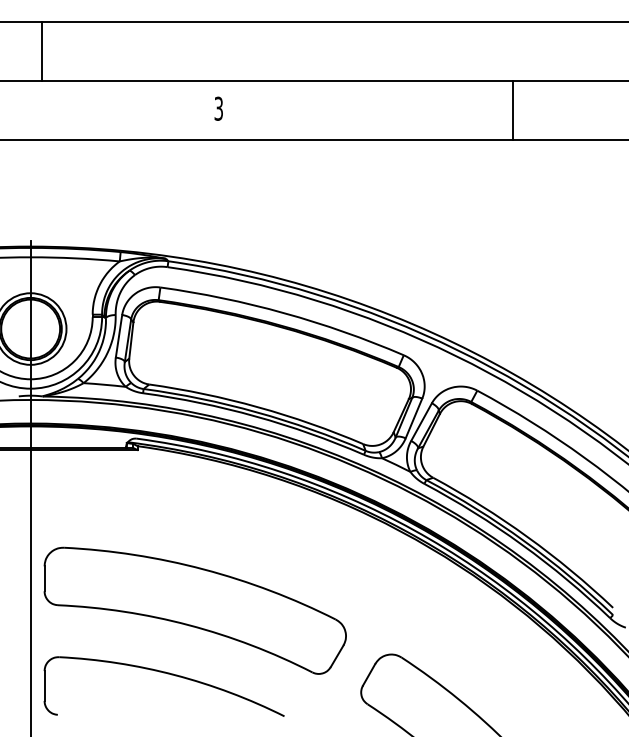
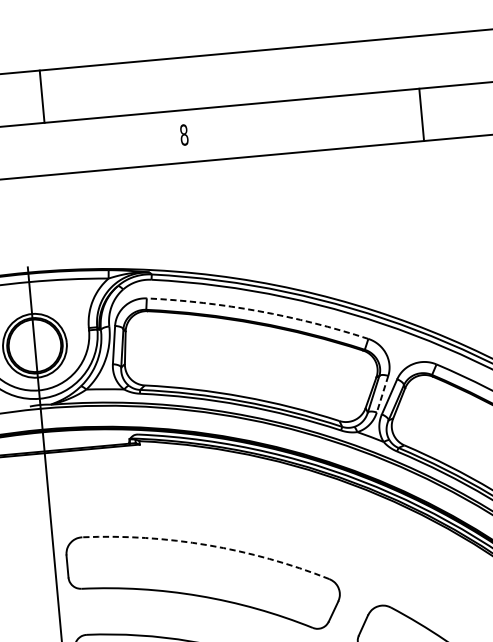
line: (42, 51) -> (42, 96), moved
text: (218, 108) -> (183, 134), 3 -> 8
line: (513, 109) -> (421, 114), moved
arc: (284, 313) -> (259, 311), solid -> dashed
line: (413, 418) -> (382, 394), solid -> dashed
arc: (203, 569) -> (207, 545), solid -> dashed

